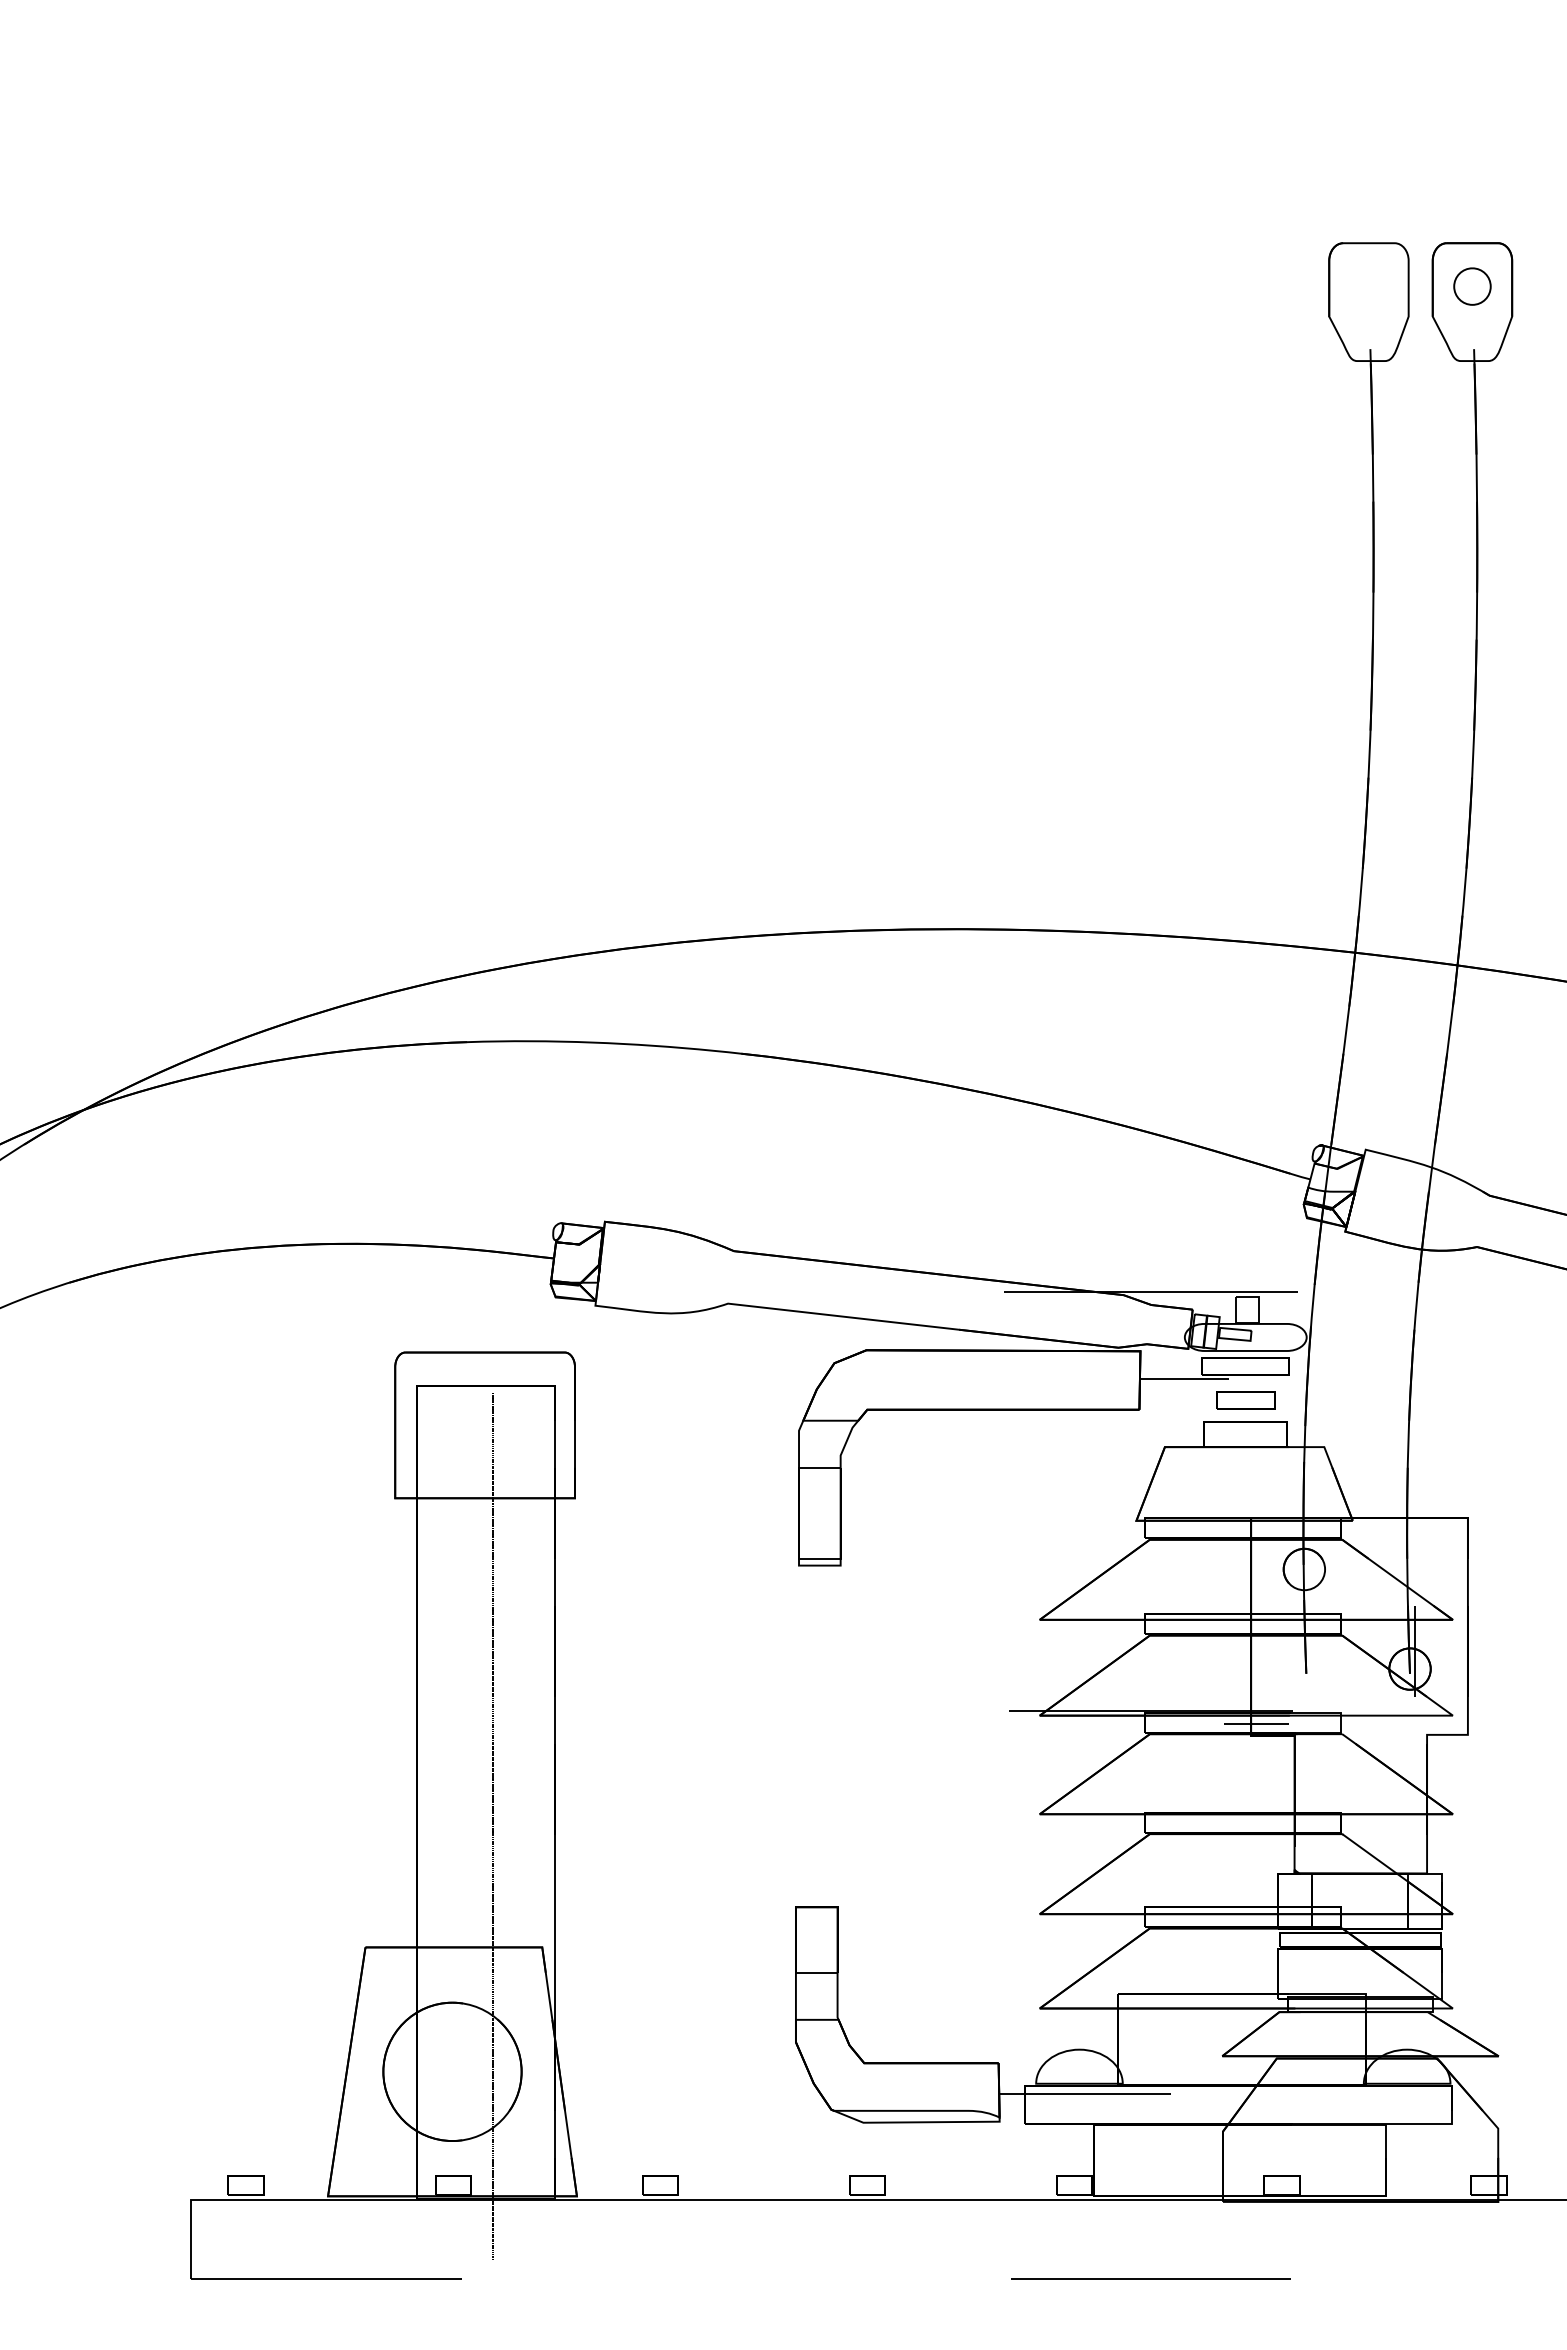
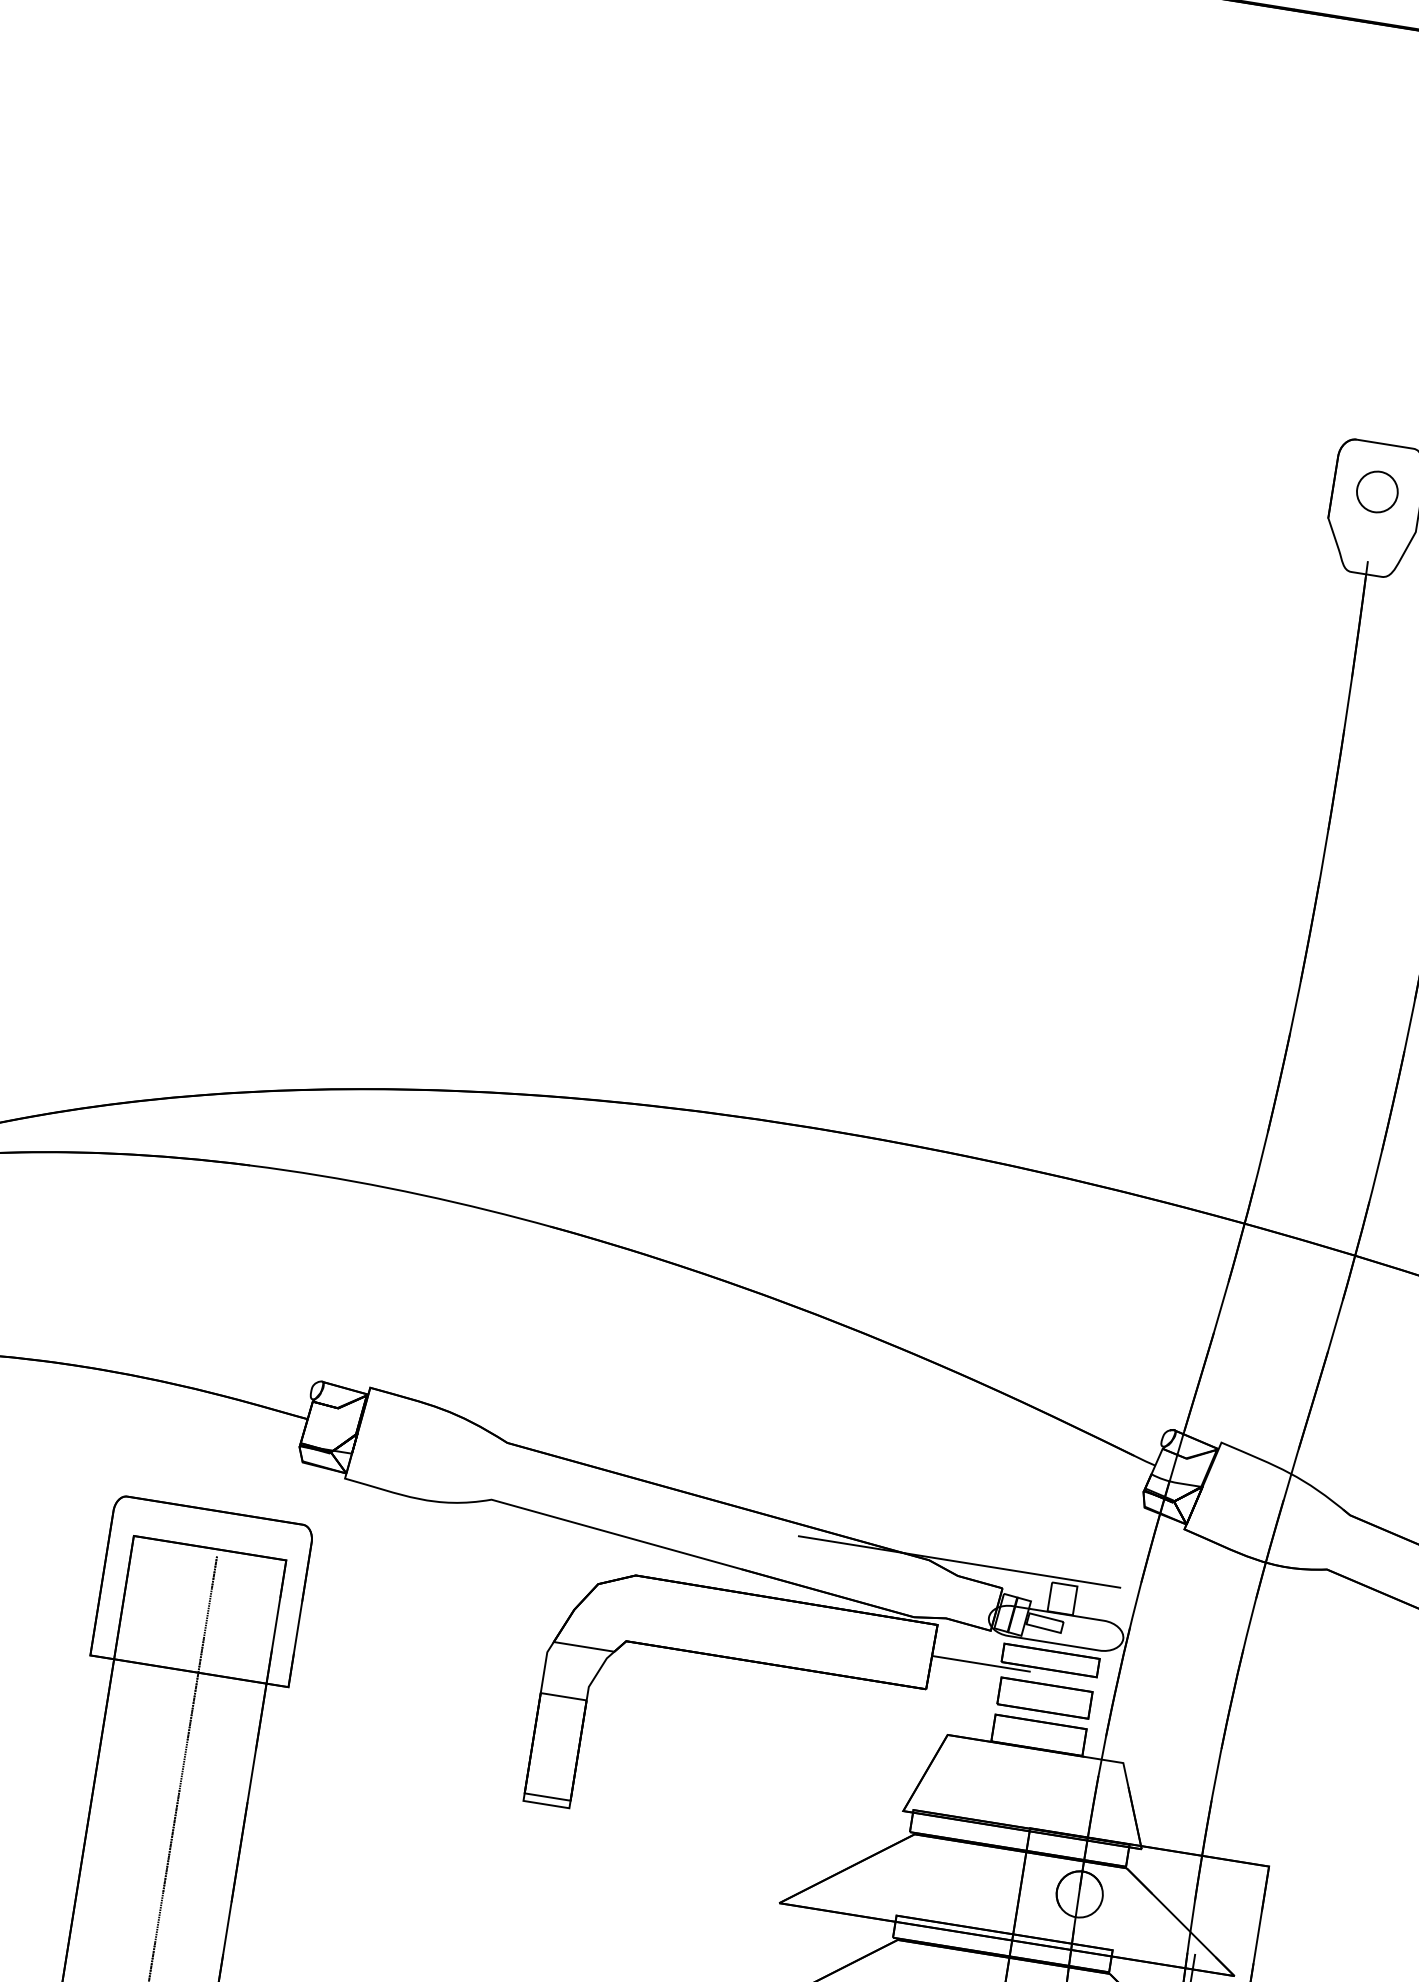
part: (1368, 286) -> (1376, 491), added
part: (1245, 1400) -> (1044, 1697), size x1.43

